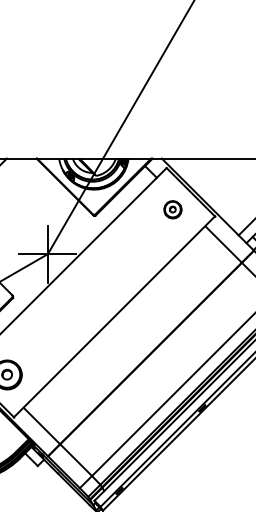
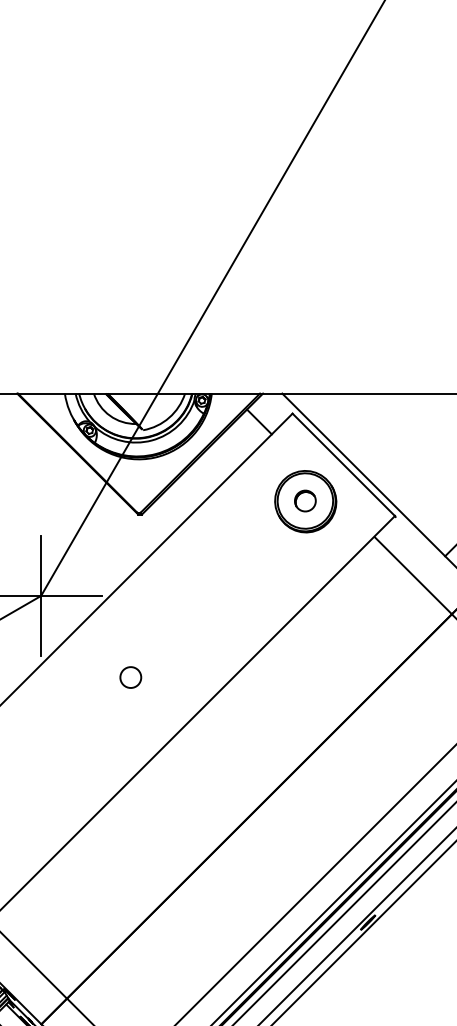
part: (172, 209) -> (304, 501), size x1.67
part: (90, 292) -> (131, 677), added

